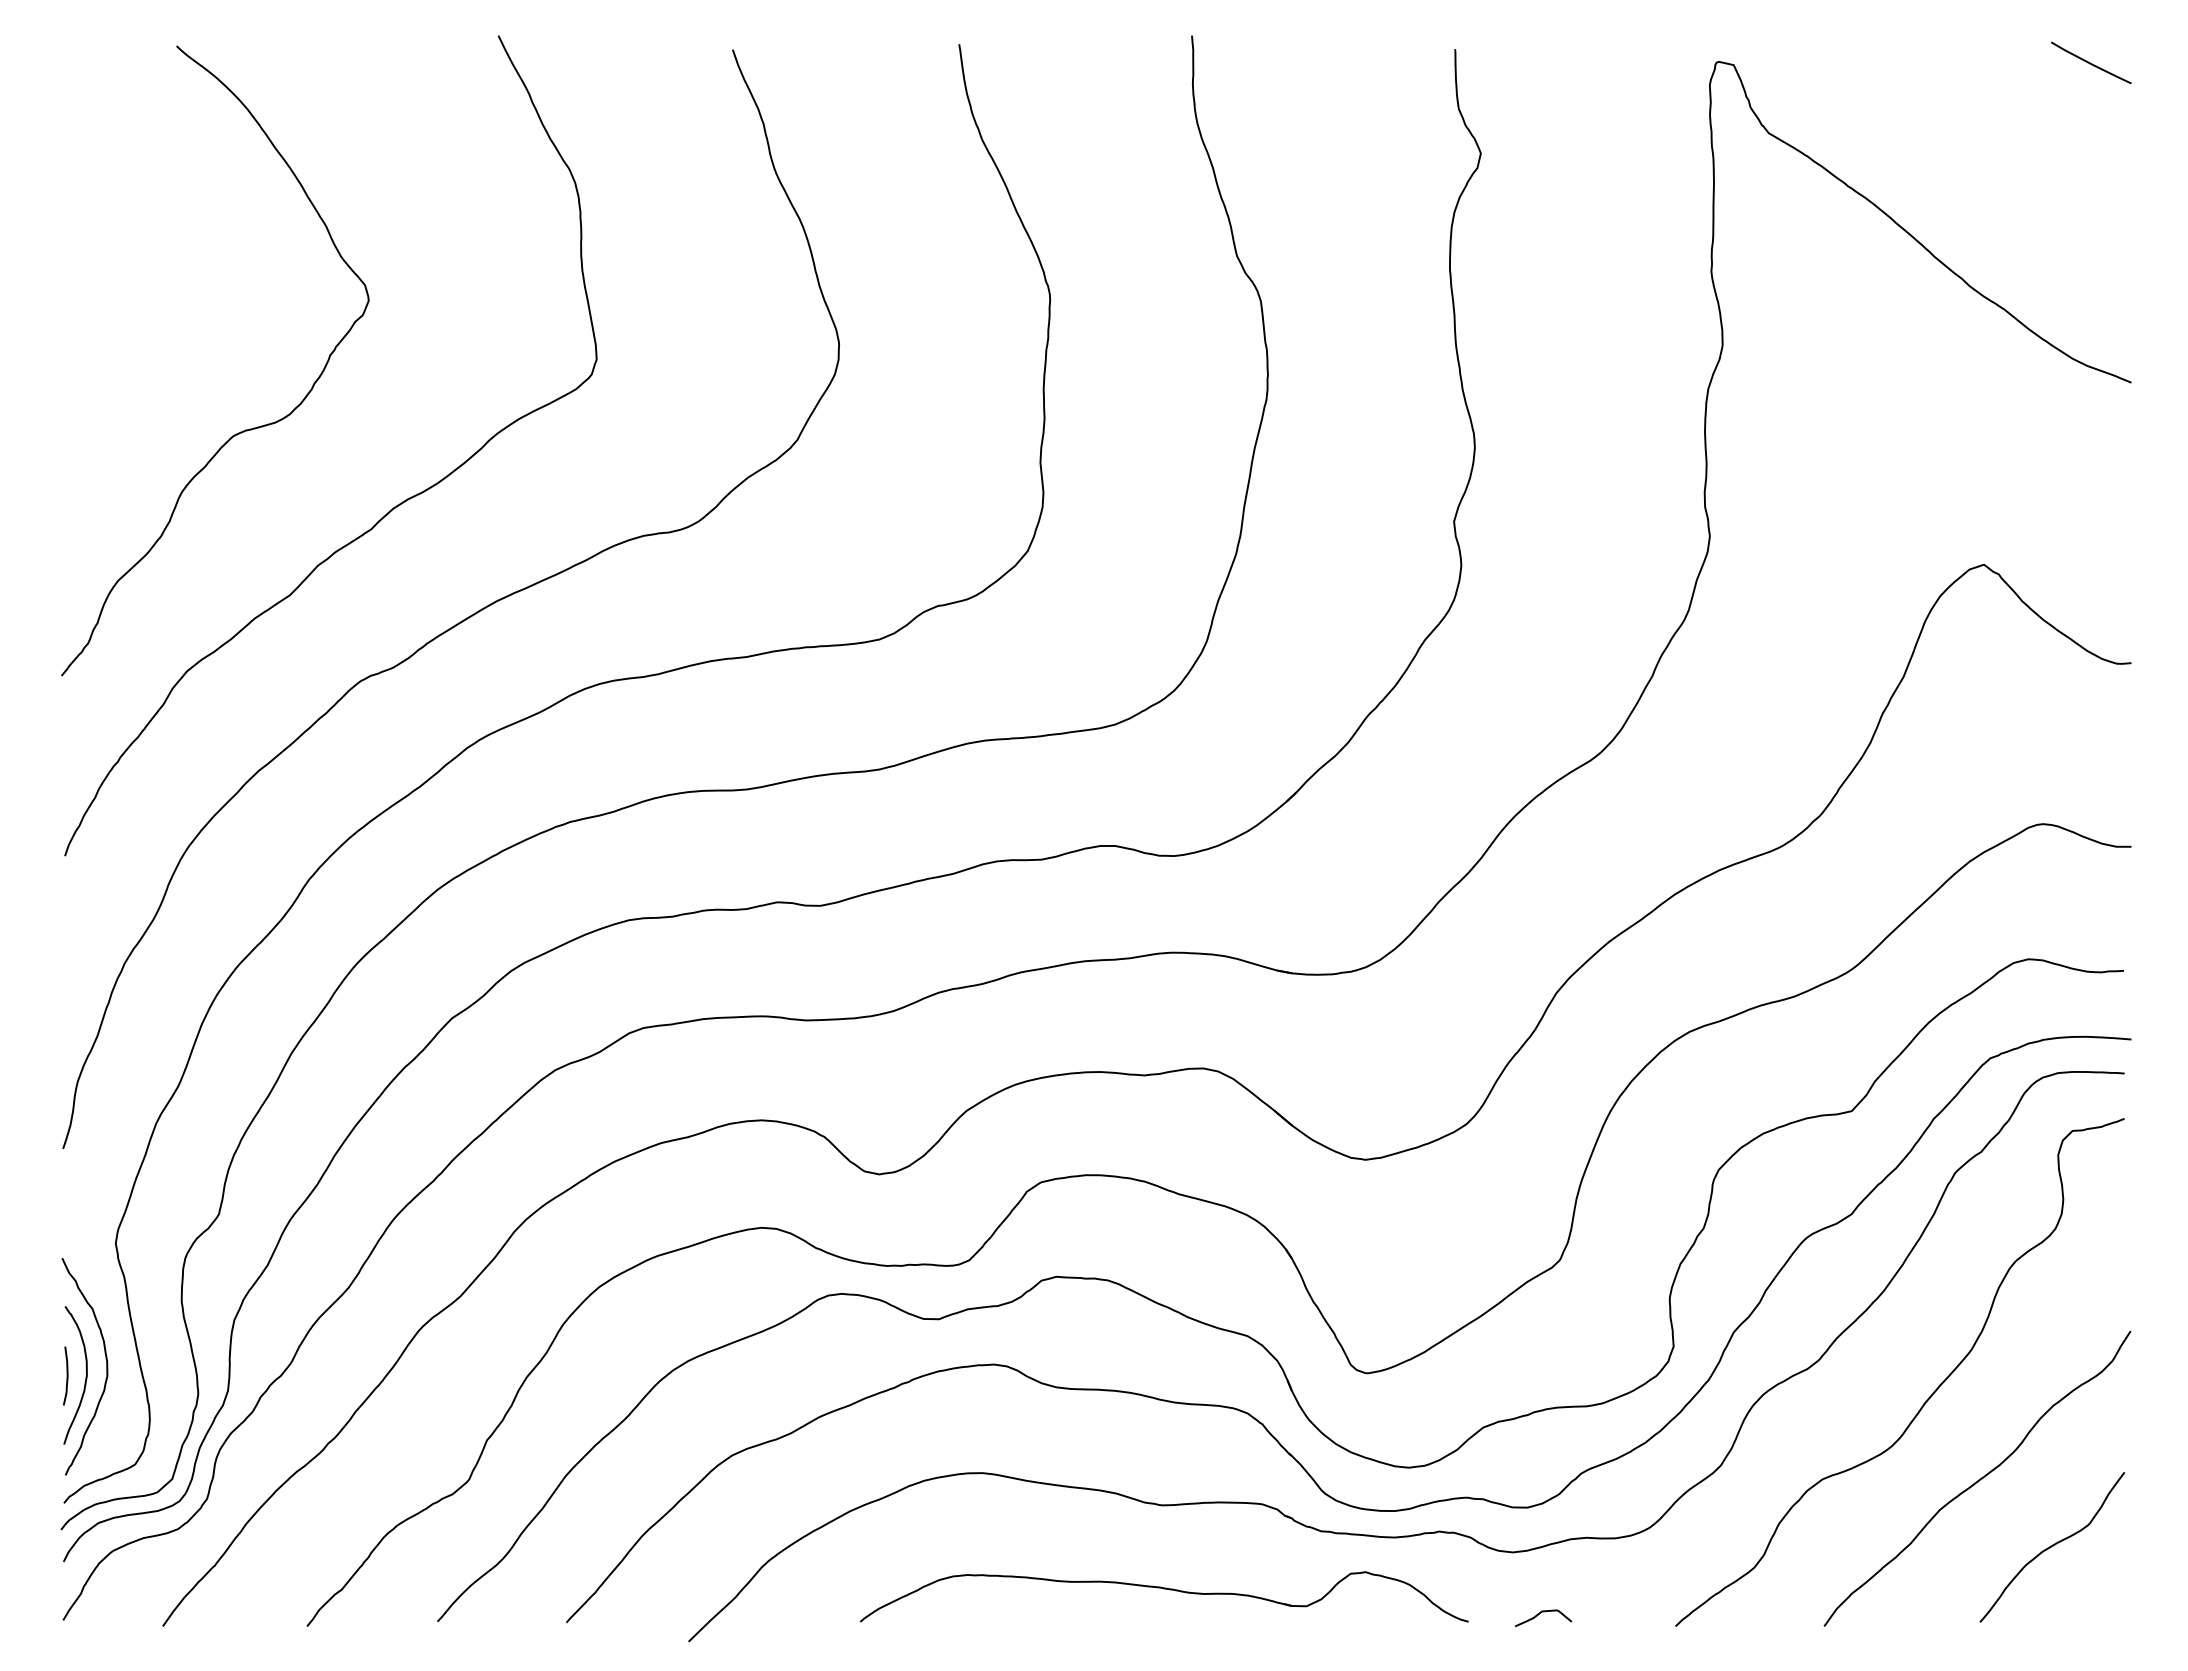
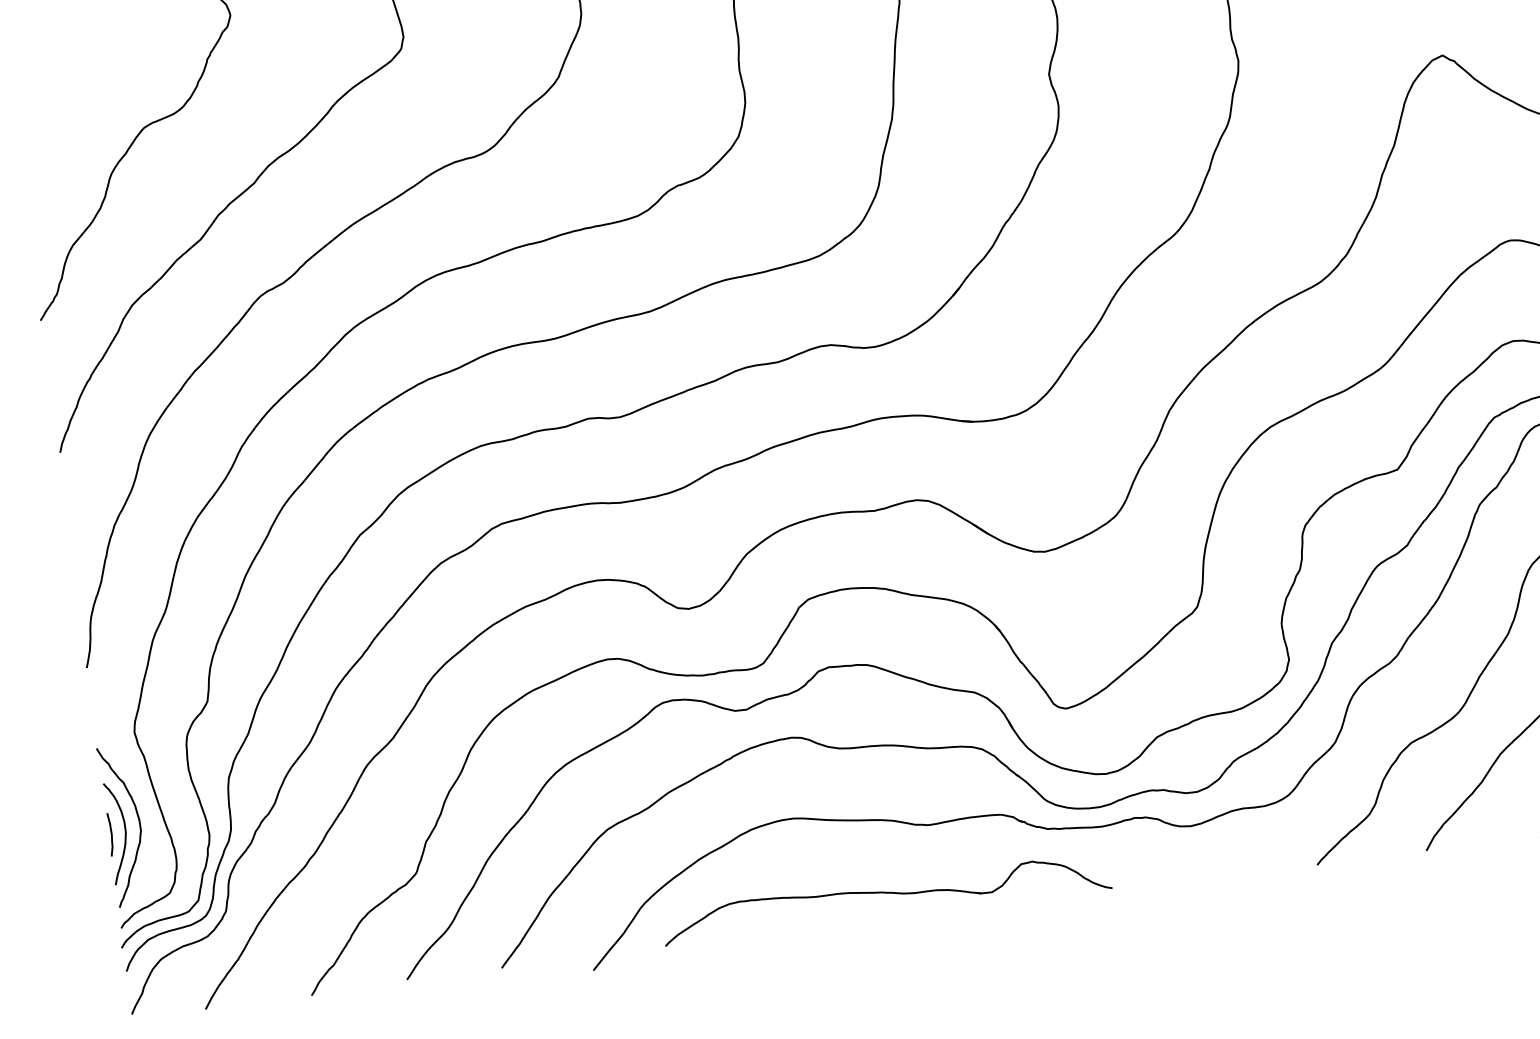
part: (1164, 1589) -> (885, 893), moved
curve: (1541, 1613) -> (1217, 868), removed

